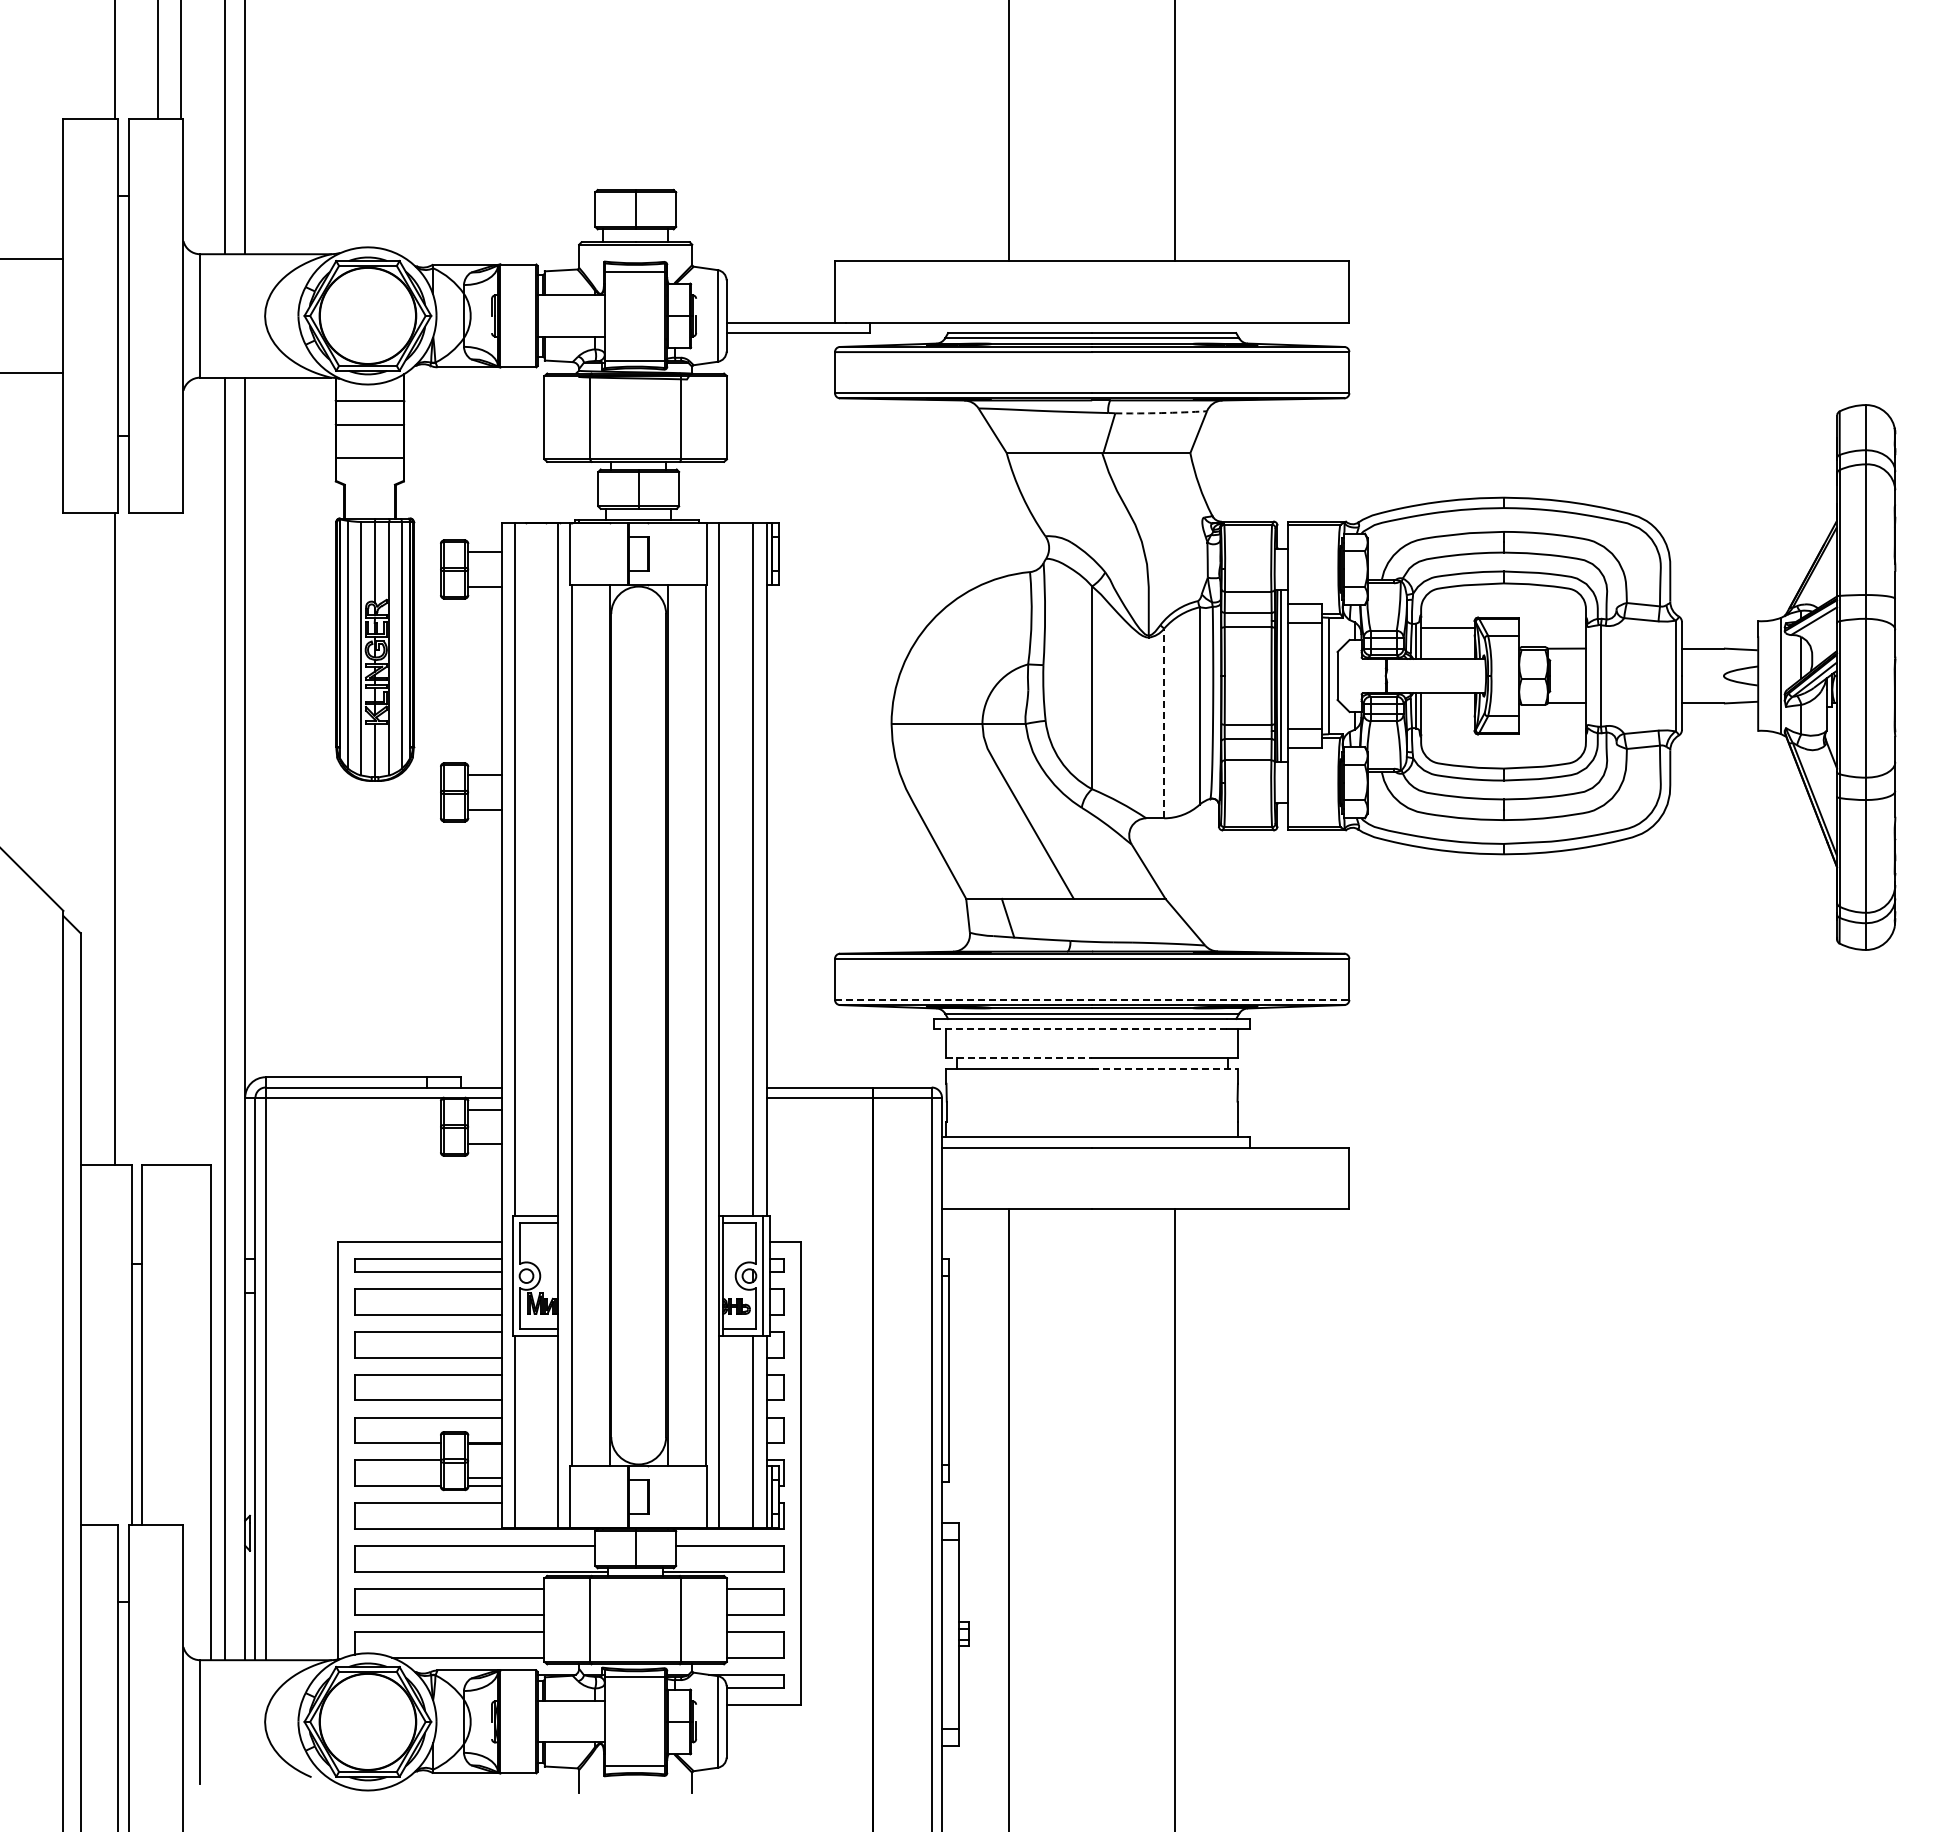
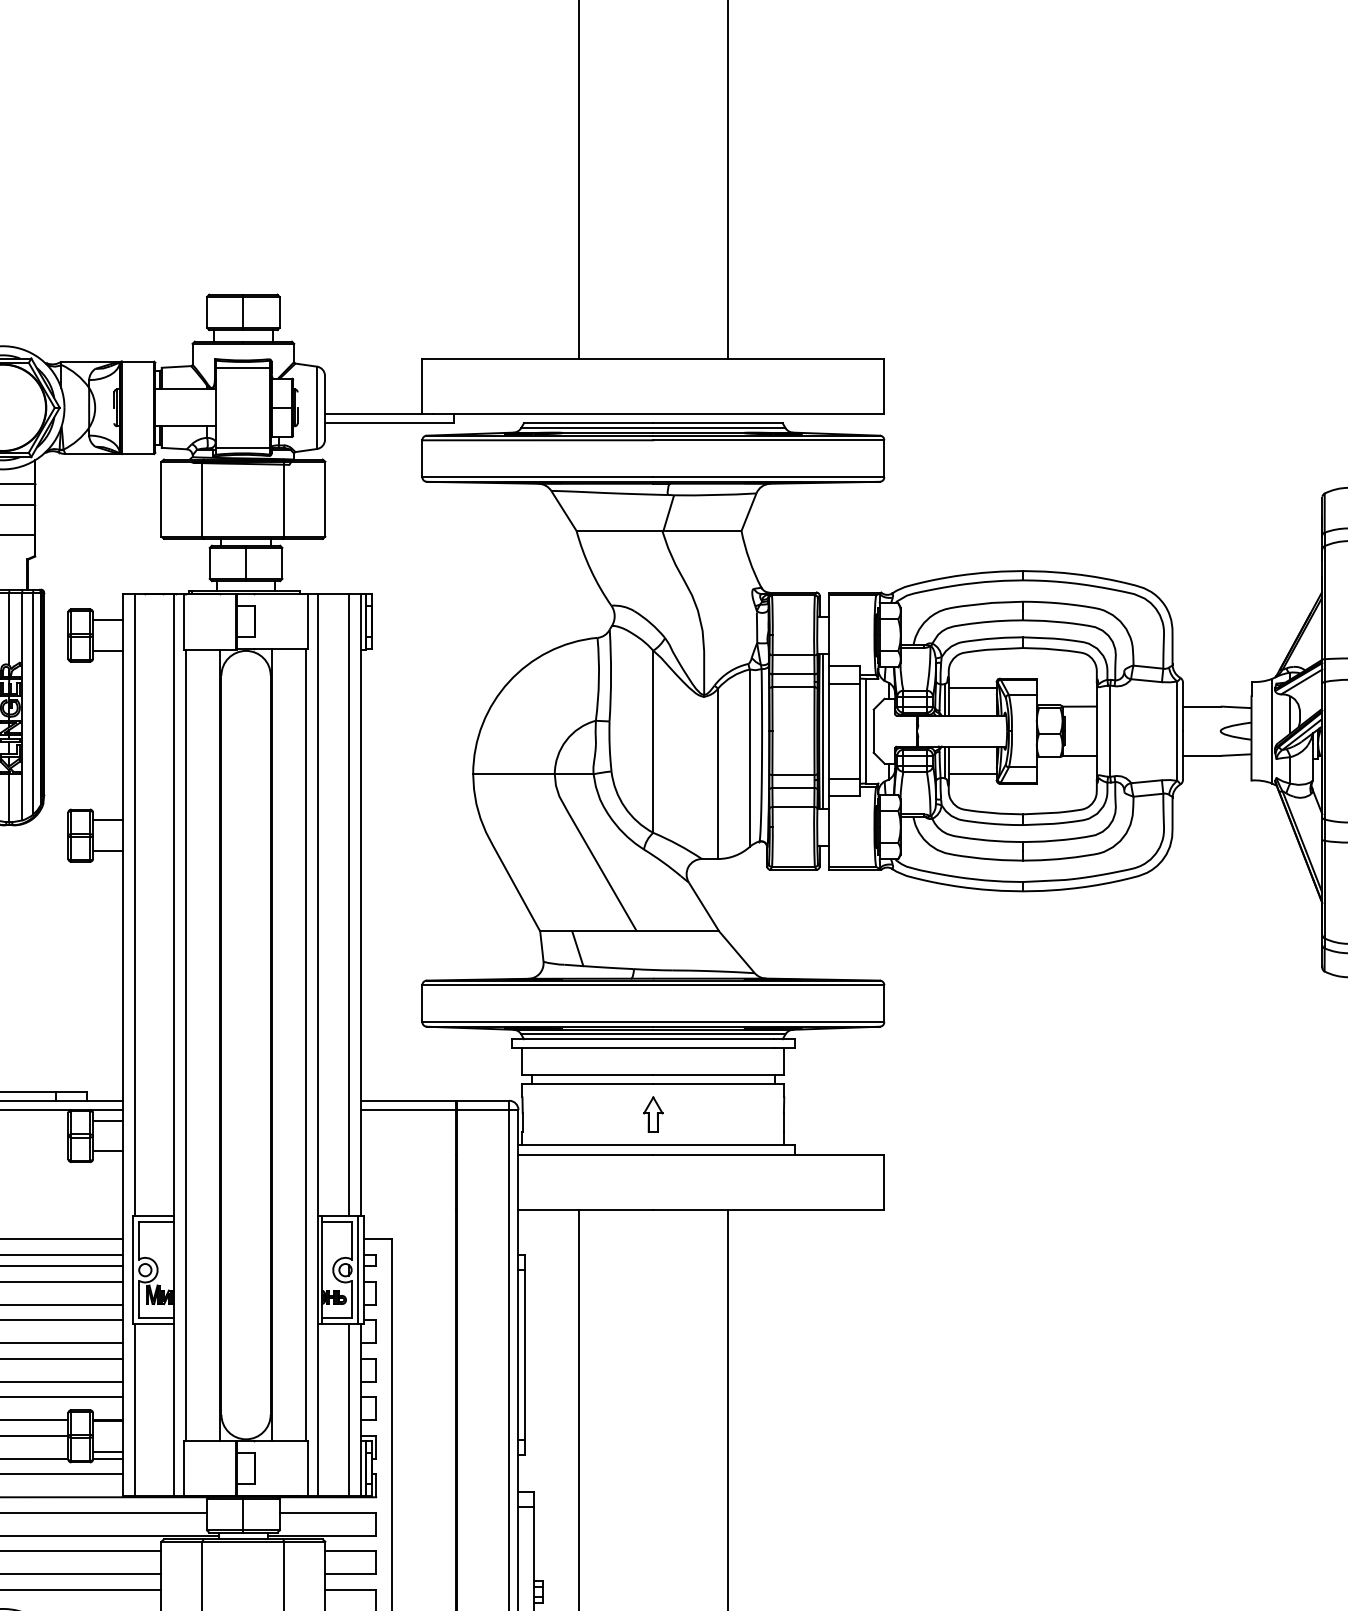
arc: (1161, 413) -> (715, 495), dashed -> solid
line: (1164, 723) -> (718, 773), dashed -> solid
line: (1447, 724) -> (972, 774), added
line: (1092, 999) -> (653, 1021), dashed -> solid
line: (1081, 1029) -> (643, 1048), dashed -> solid
line: (1019, 1058) -> (588, 1074), dashed -> solid
line: (1165, 1068) -> (719, 1083), dashed -> solid
part: (1091, 1102) -> (652, 1114), added

